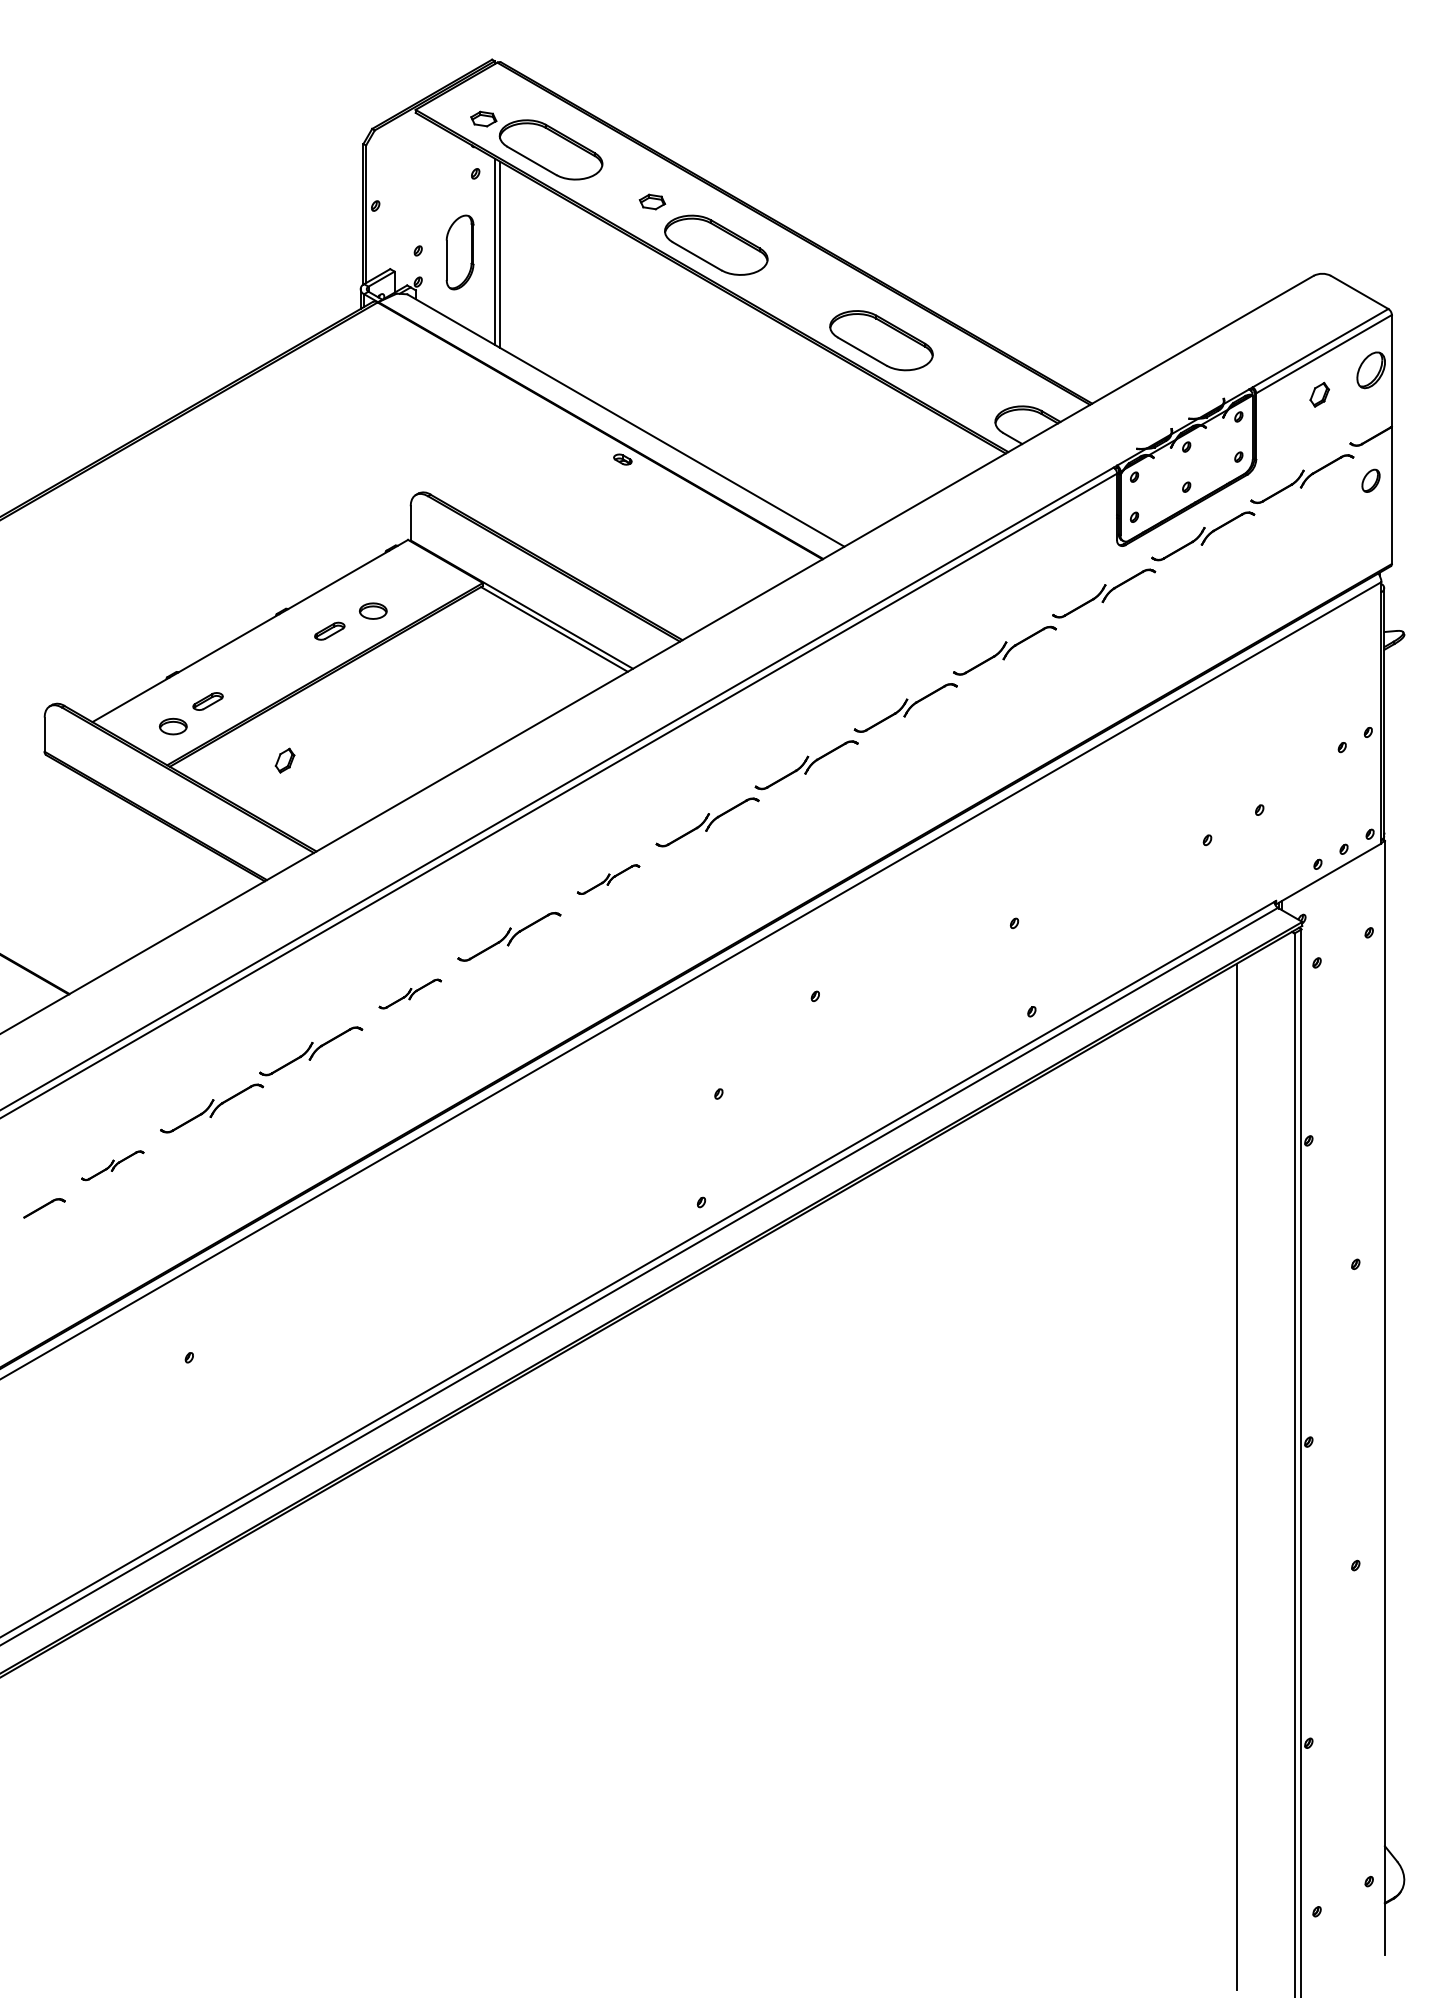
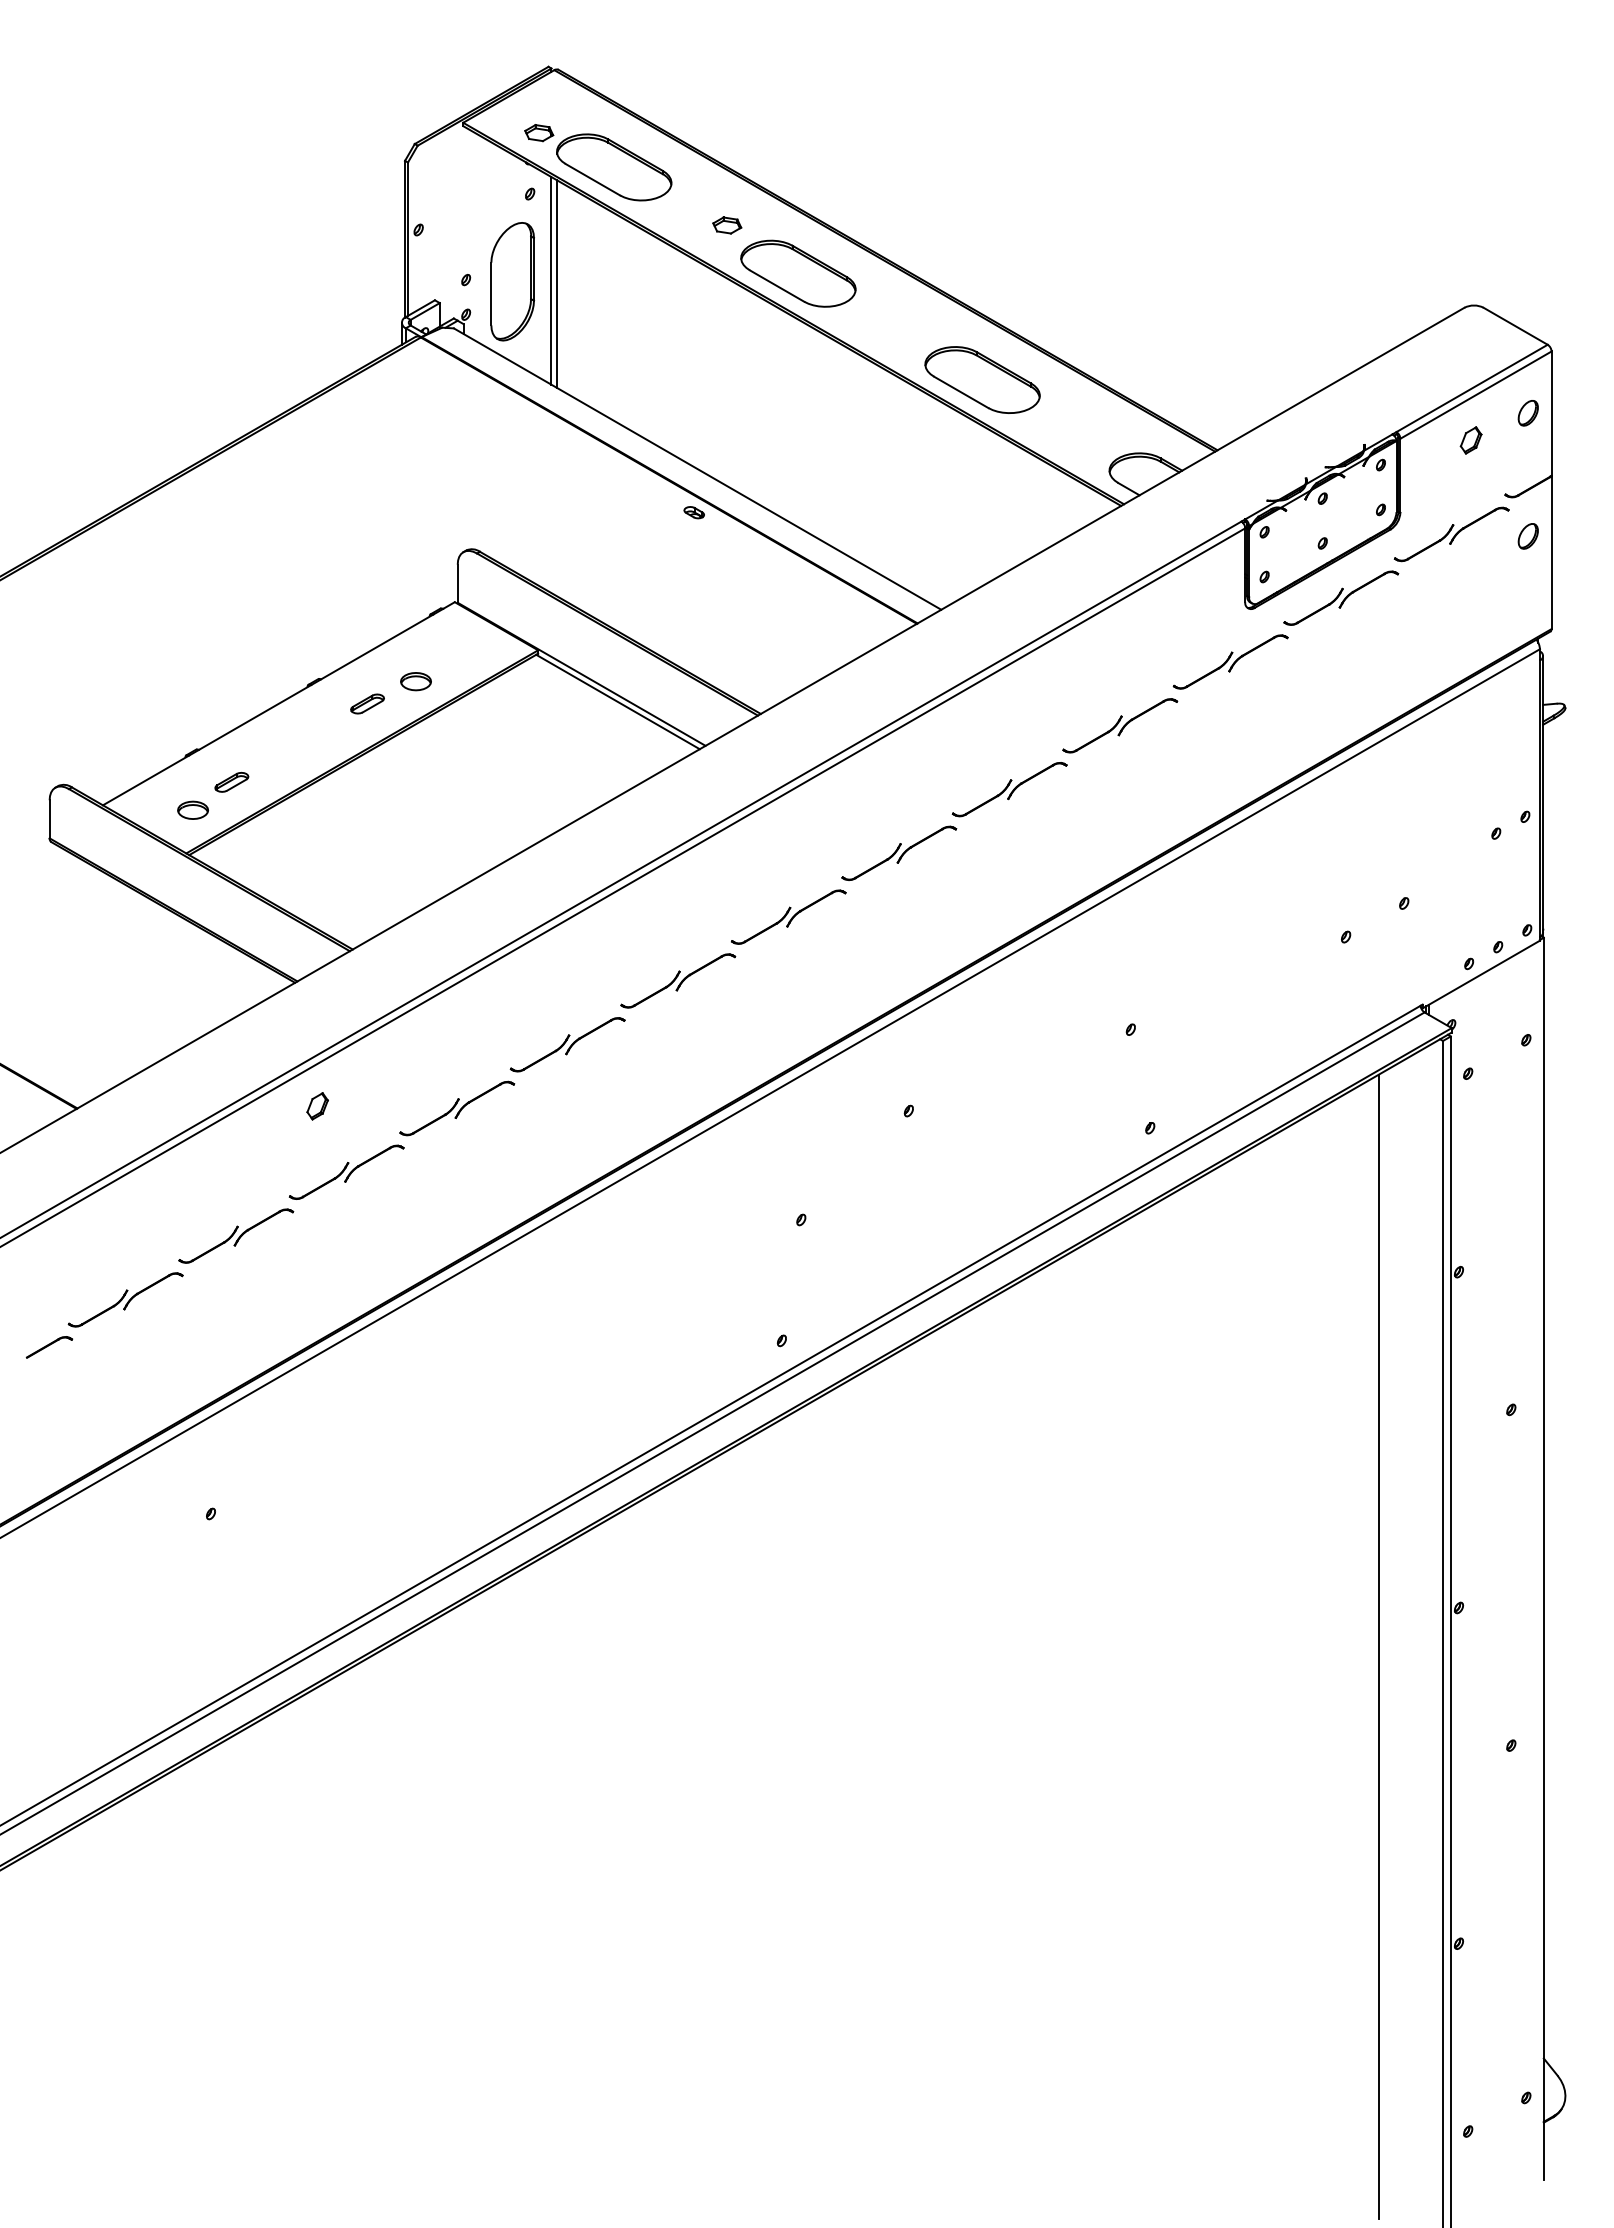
part: (459, 252) -> (512, 281), size x1.43
part: (1370, 370) -> (1527, 413), size x0.62
part: (284, 760) -> (317, 1106), moved
part: (608, 879) -> (678, 980), size x1.67
part: (410, 994) -> (457, 1108), size x1.67
part: (112, 1165) -> (125, 1299), size x1.67

